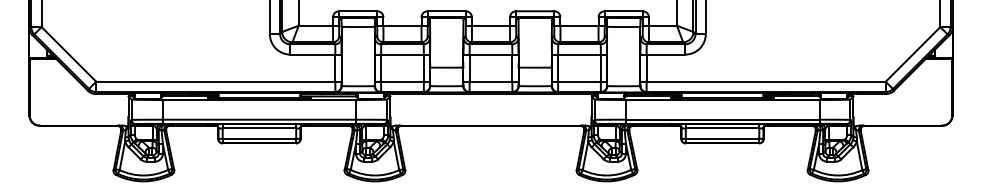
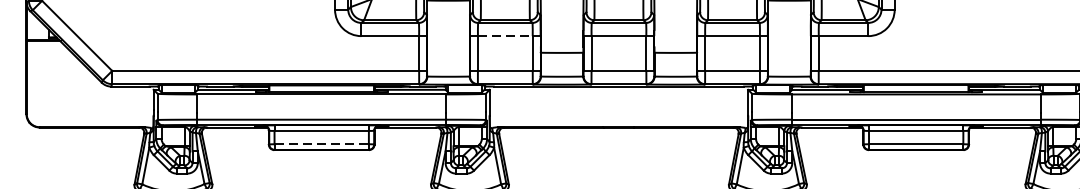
line: (402, 54) -> (505, 35), solid -> dashed
line: (259, 138) -> (321, 143), solid -> dashed

